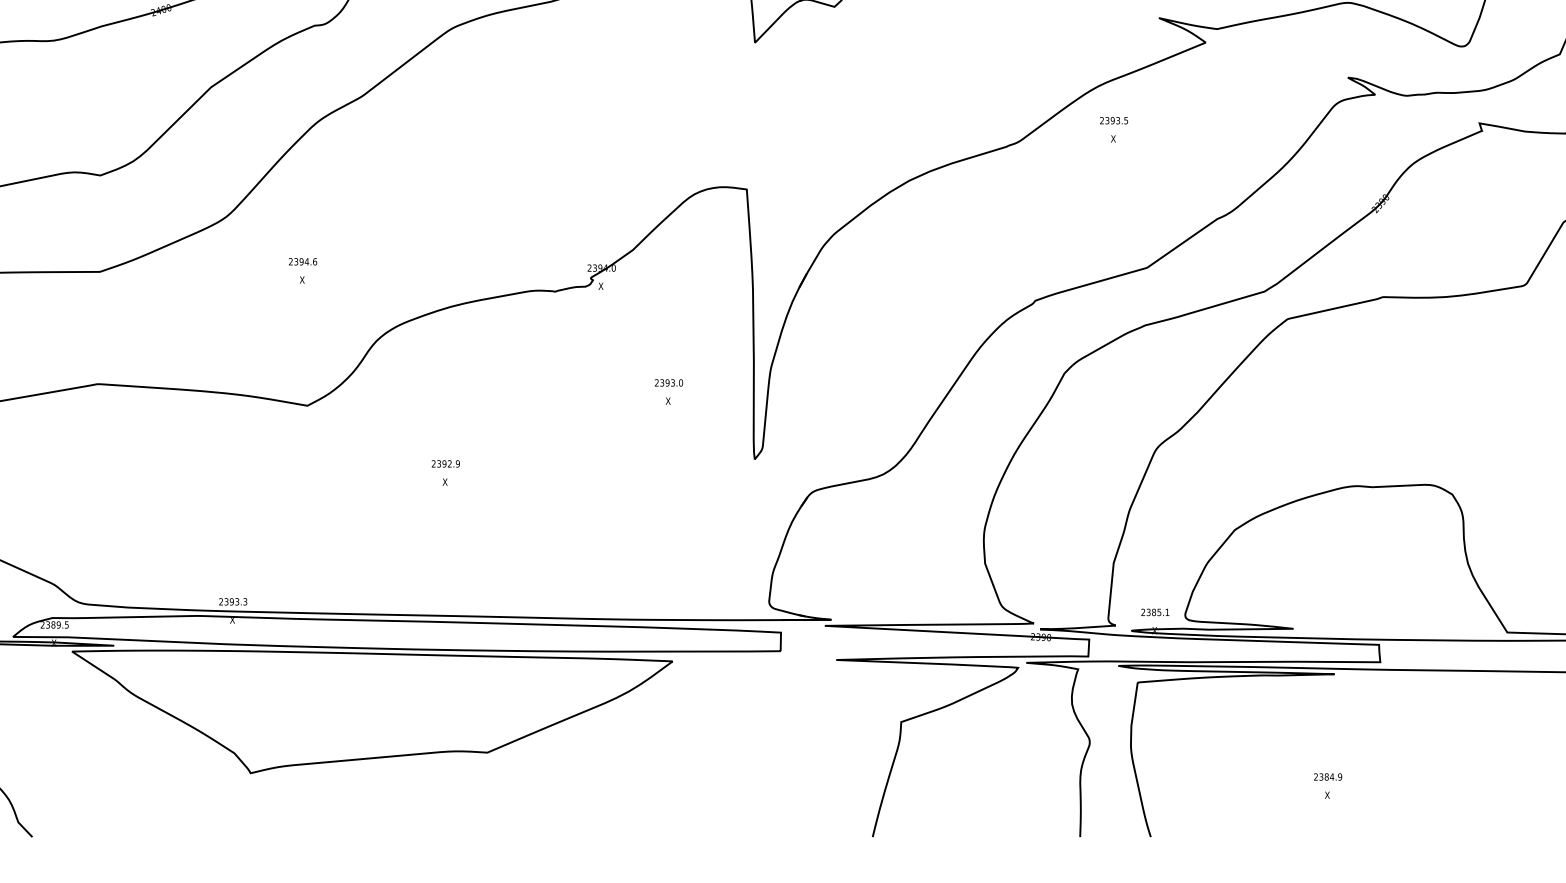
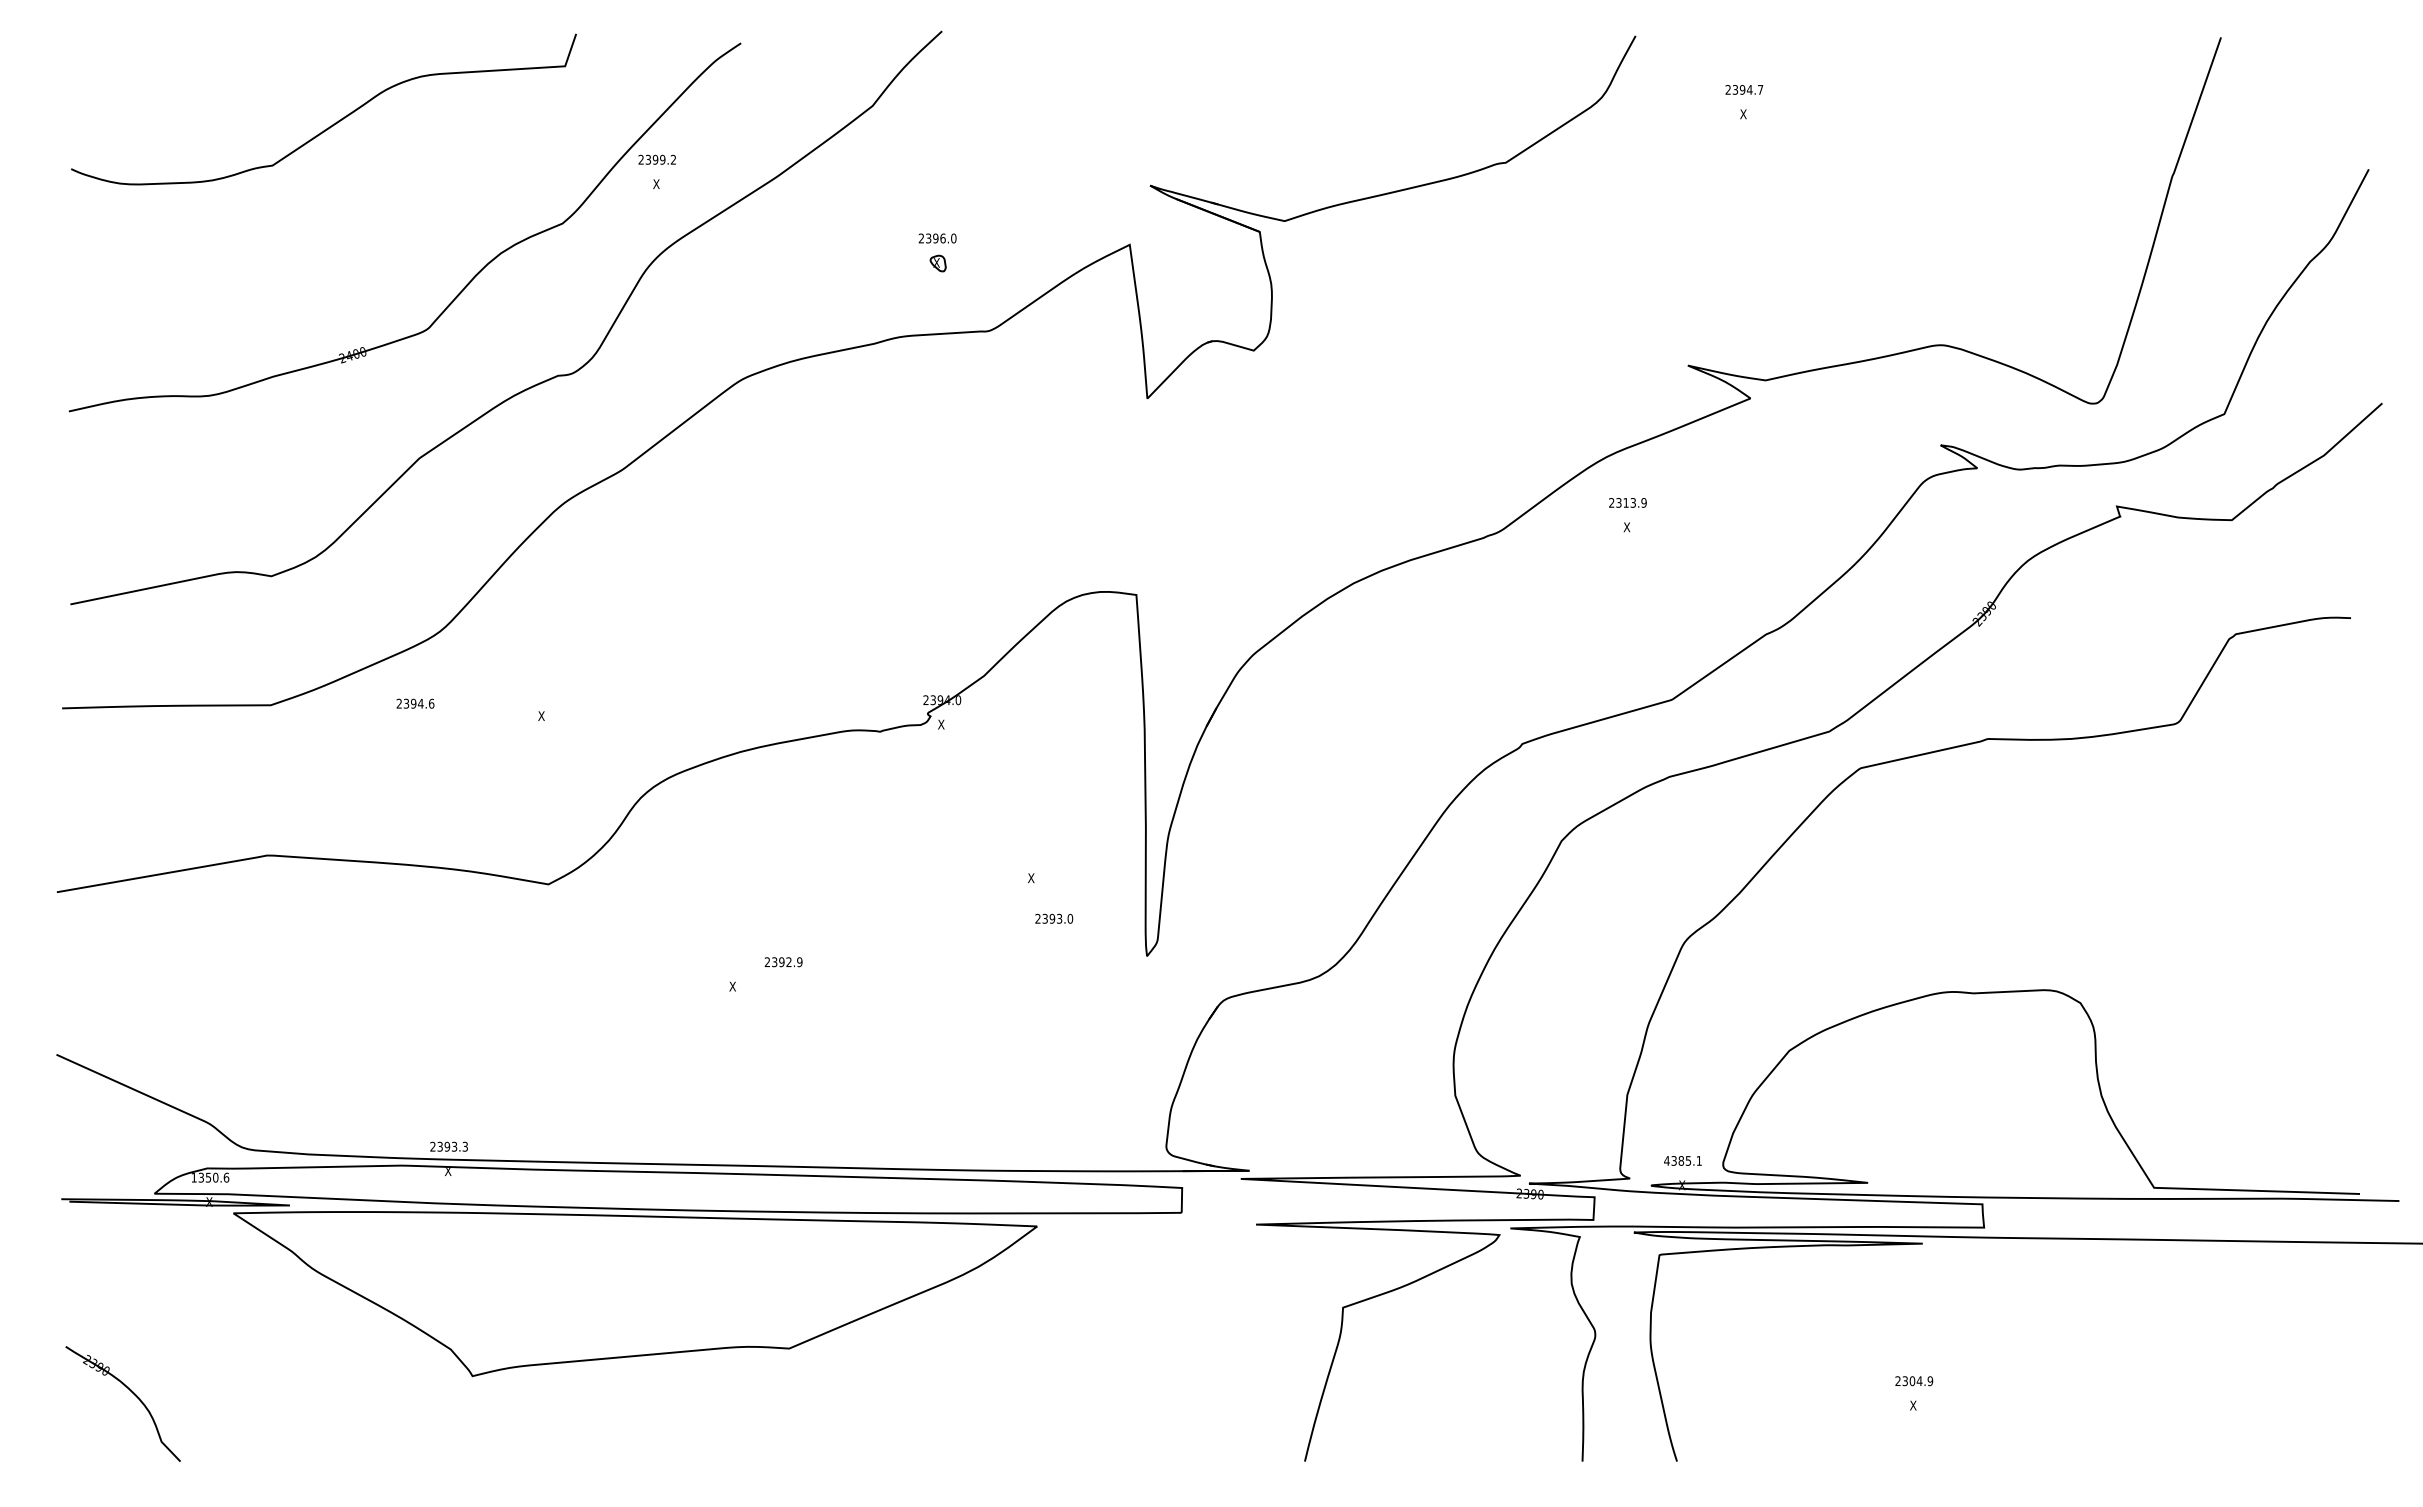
text: (1119, 120) -> (1634, 502), 2393.5 -> 2313.9
text: (302, 261) -> (415, 703), moved
text: (669, 382) -> (1054, 918), moved
text: (445, 464) -> (783, 962), moved
text: (1142, 612) -> (1666, 1160), 2385.1 -> 4385.1
text: (54, 624) -> (210, 1177), 2389.5 -> 1350.6
text: (1326, 776) -> (1912, 1380), 2384.9 -> 2304.9

